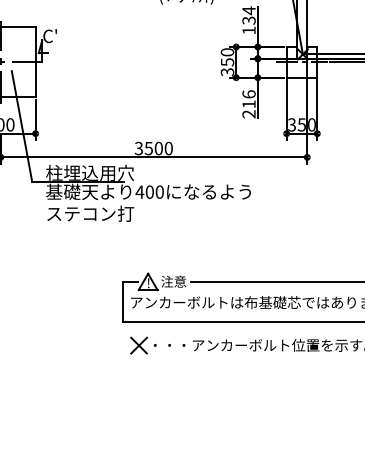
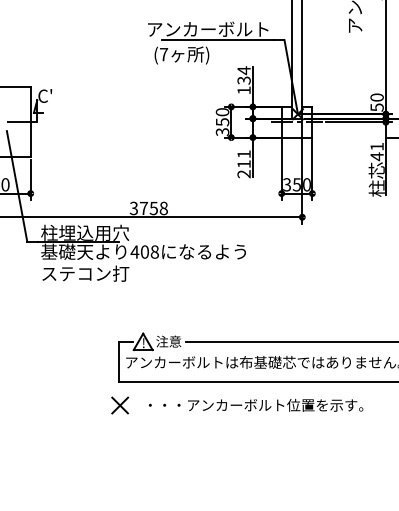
text: (248, 94) -> (243, 154), 216 -> 211
text: (158, 148) -> (153, 208), 3500 -> 3758
text: (159, 191) -> (154, 251), 400 -> 408
part: (139, 345) -> (120, 405), moved

